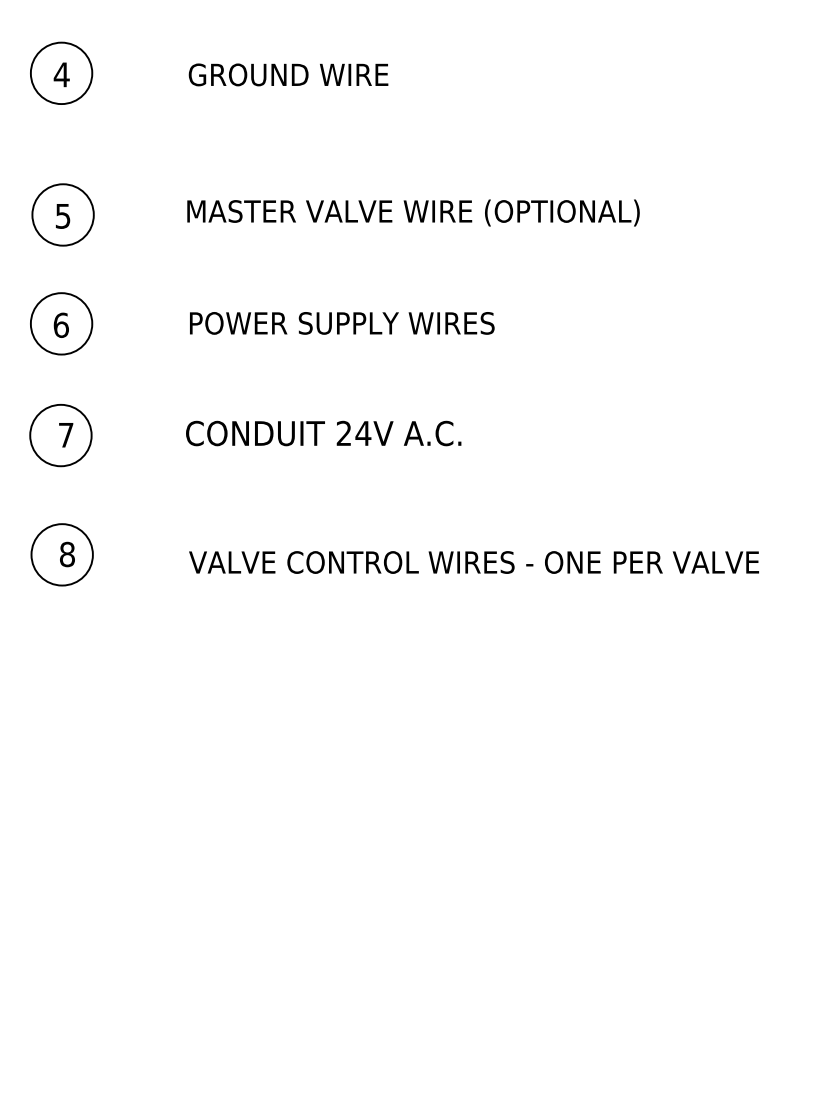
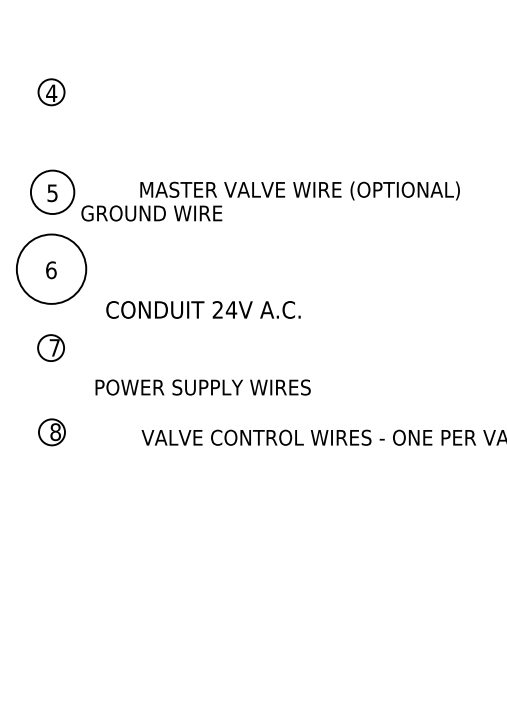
circle: (61, 73) -> (51, 92), size x0.6
text: (288, 74) -> (151, 213), moved
circle: (61, 323) -> (51, 268), size x1.6
text: (342, 323) -> (203, 387), moved
text: (323, 433) -> (203, 309), moved
circle: (60, 435) -> (50, 348), size x0.6
circle: (61, 554) -> (51, 432), size x0.6

